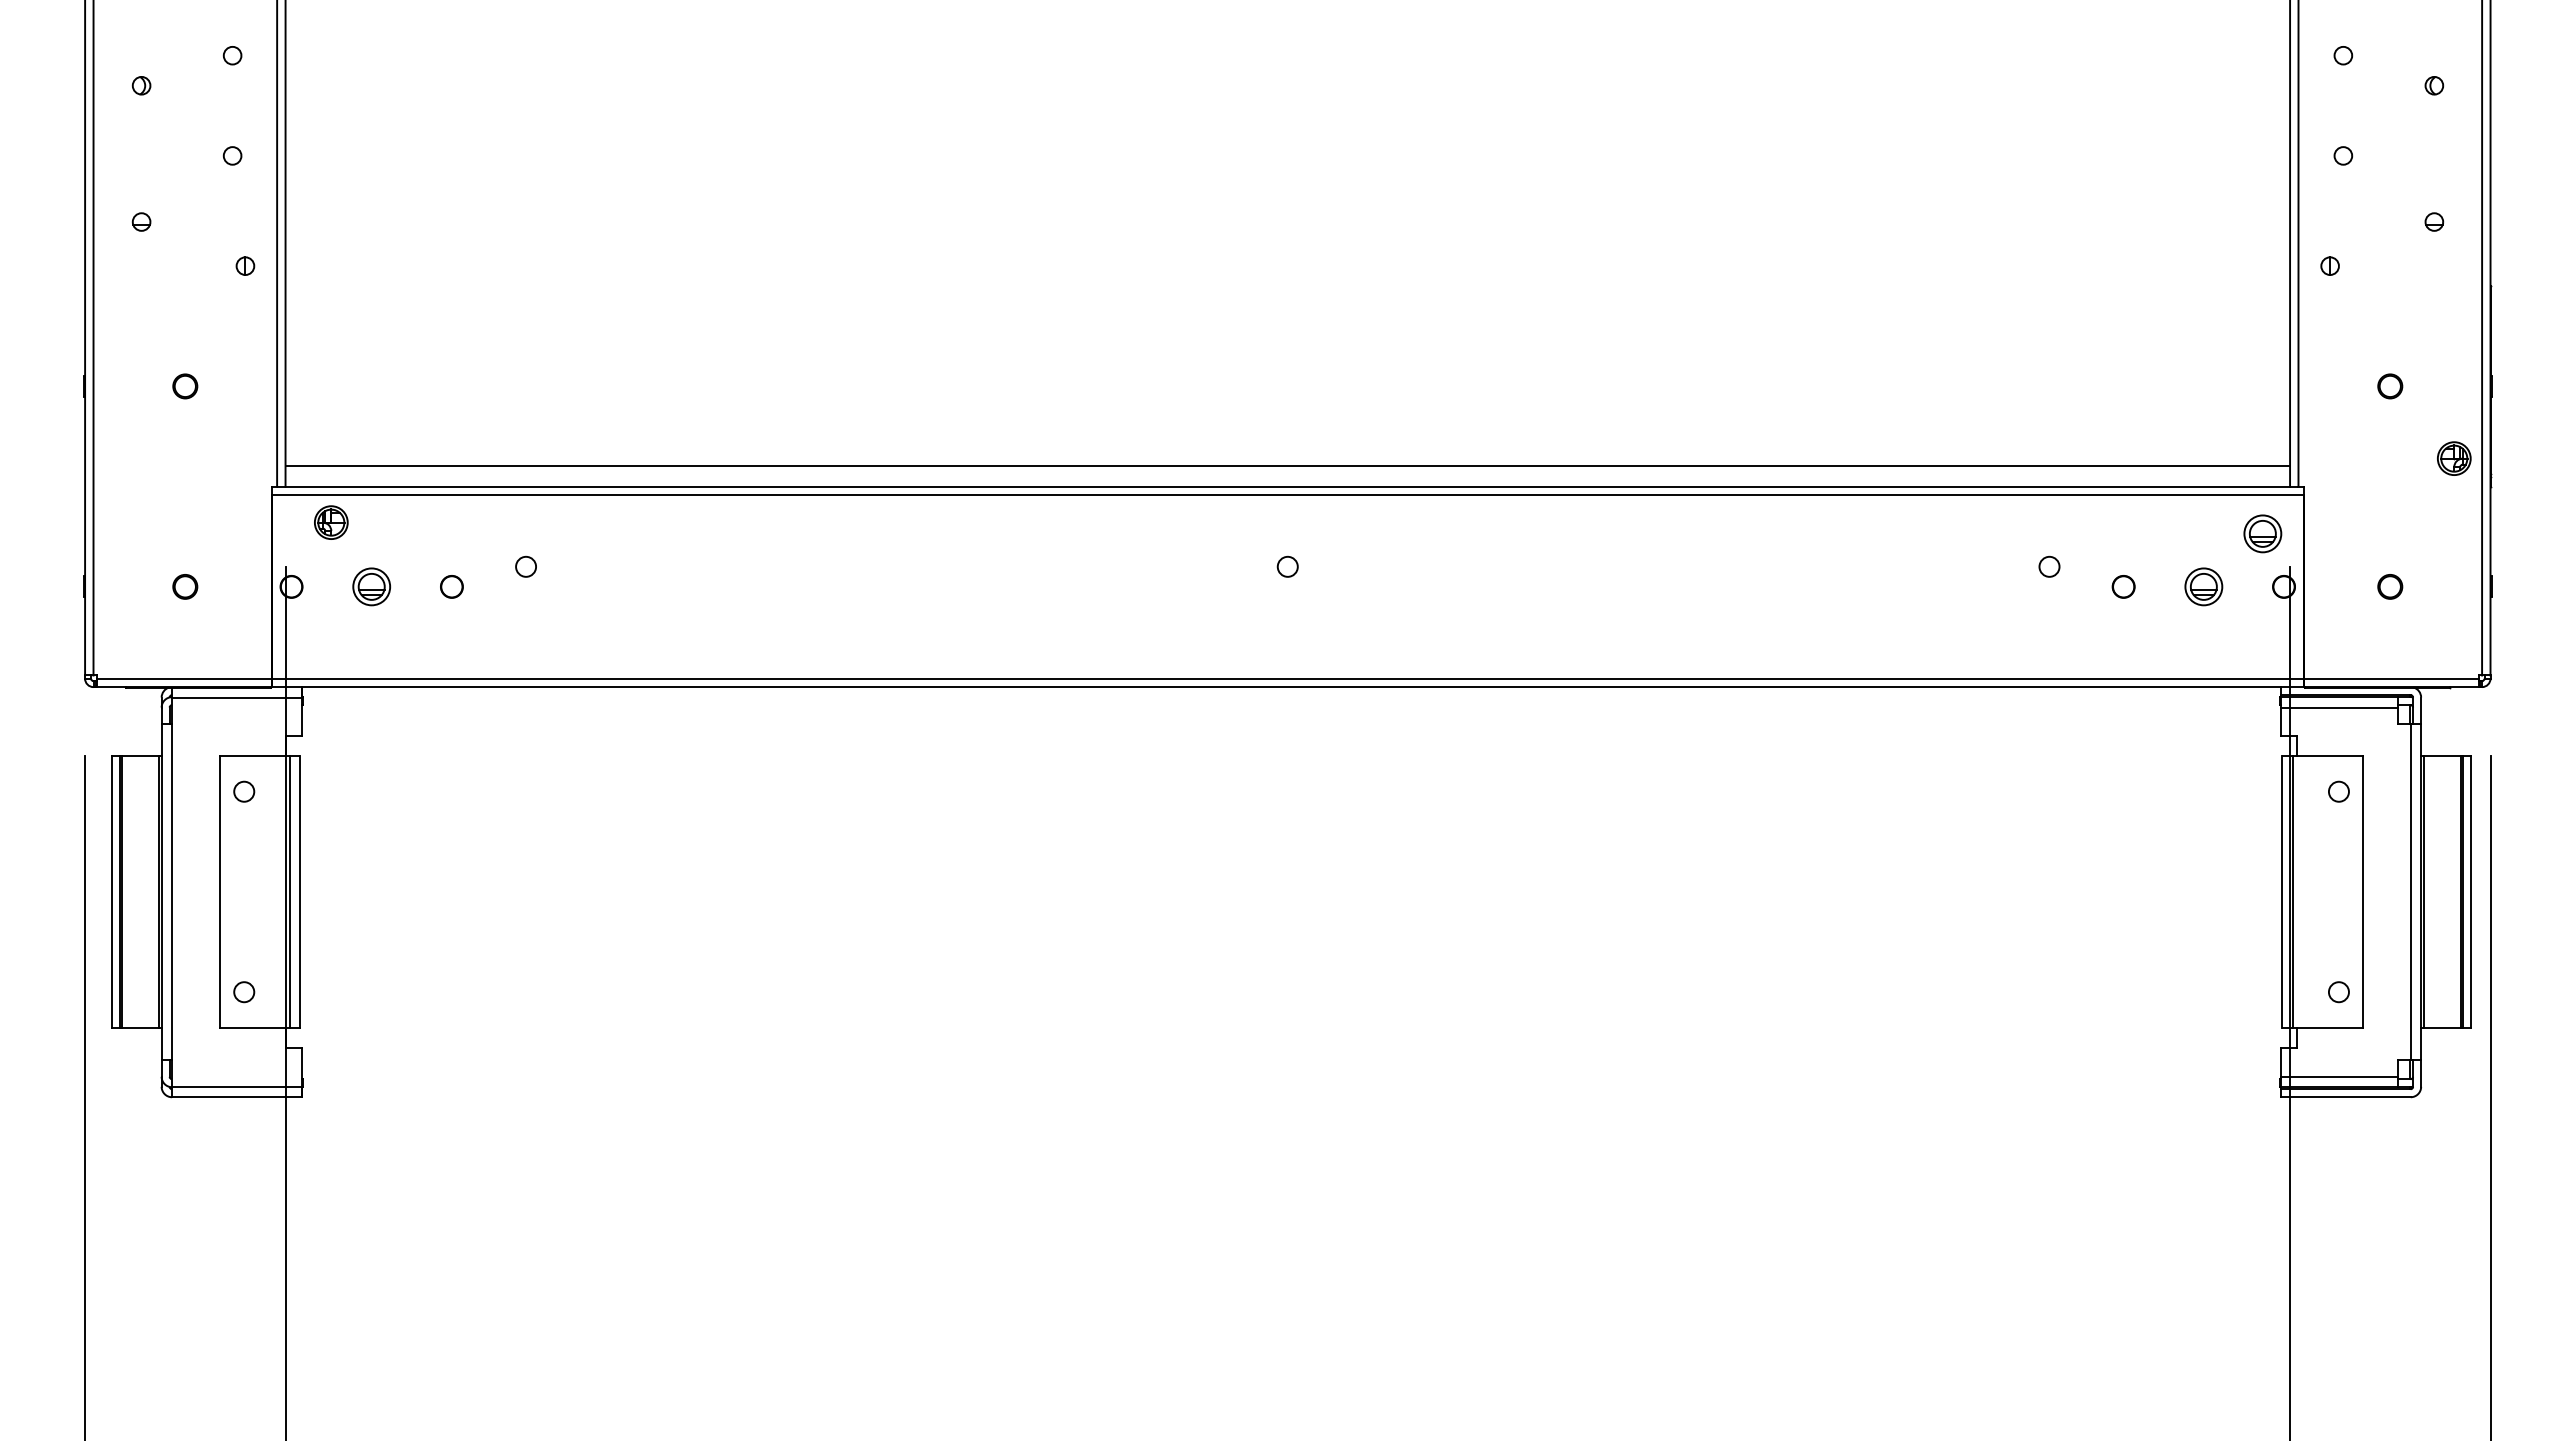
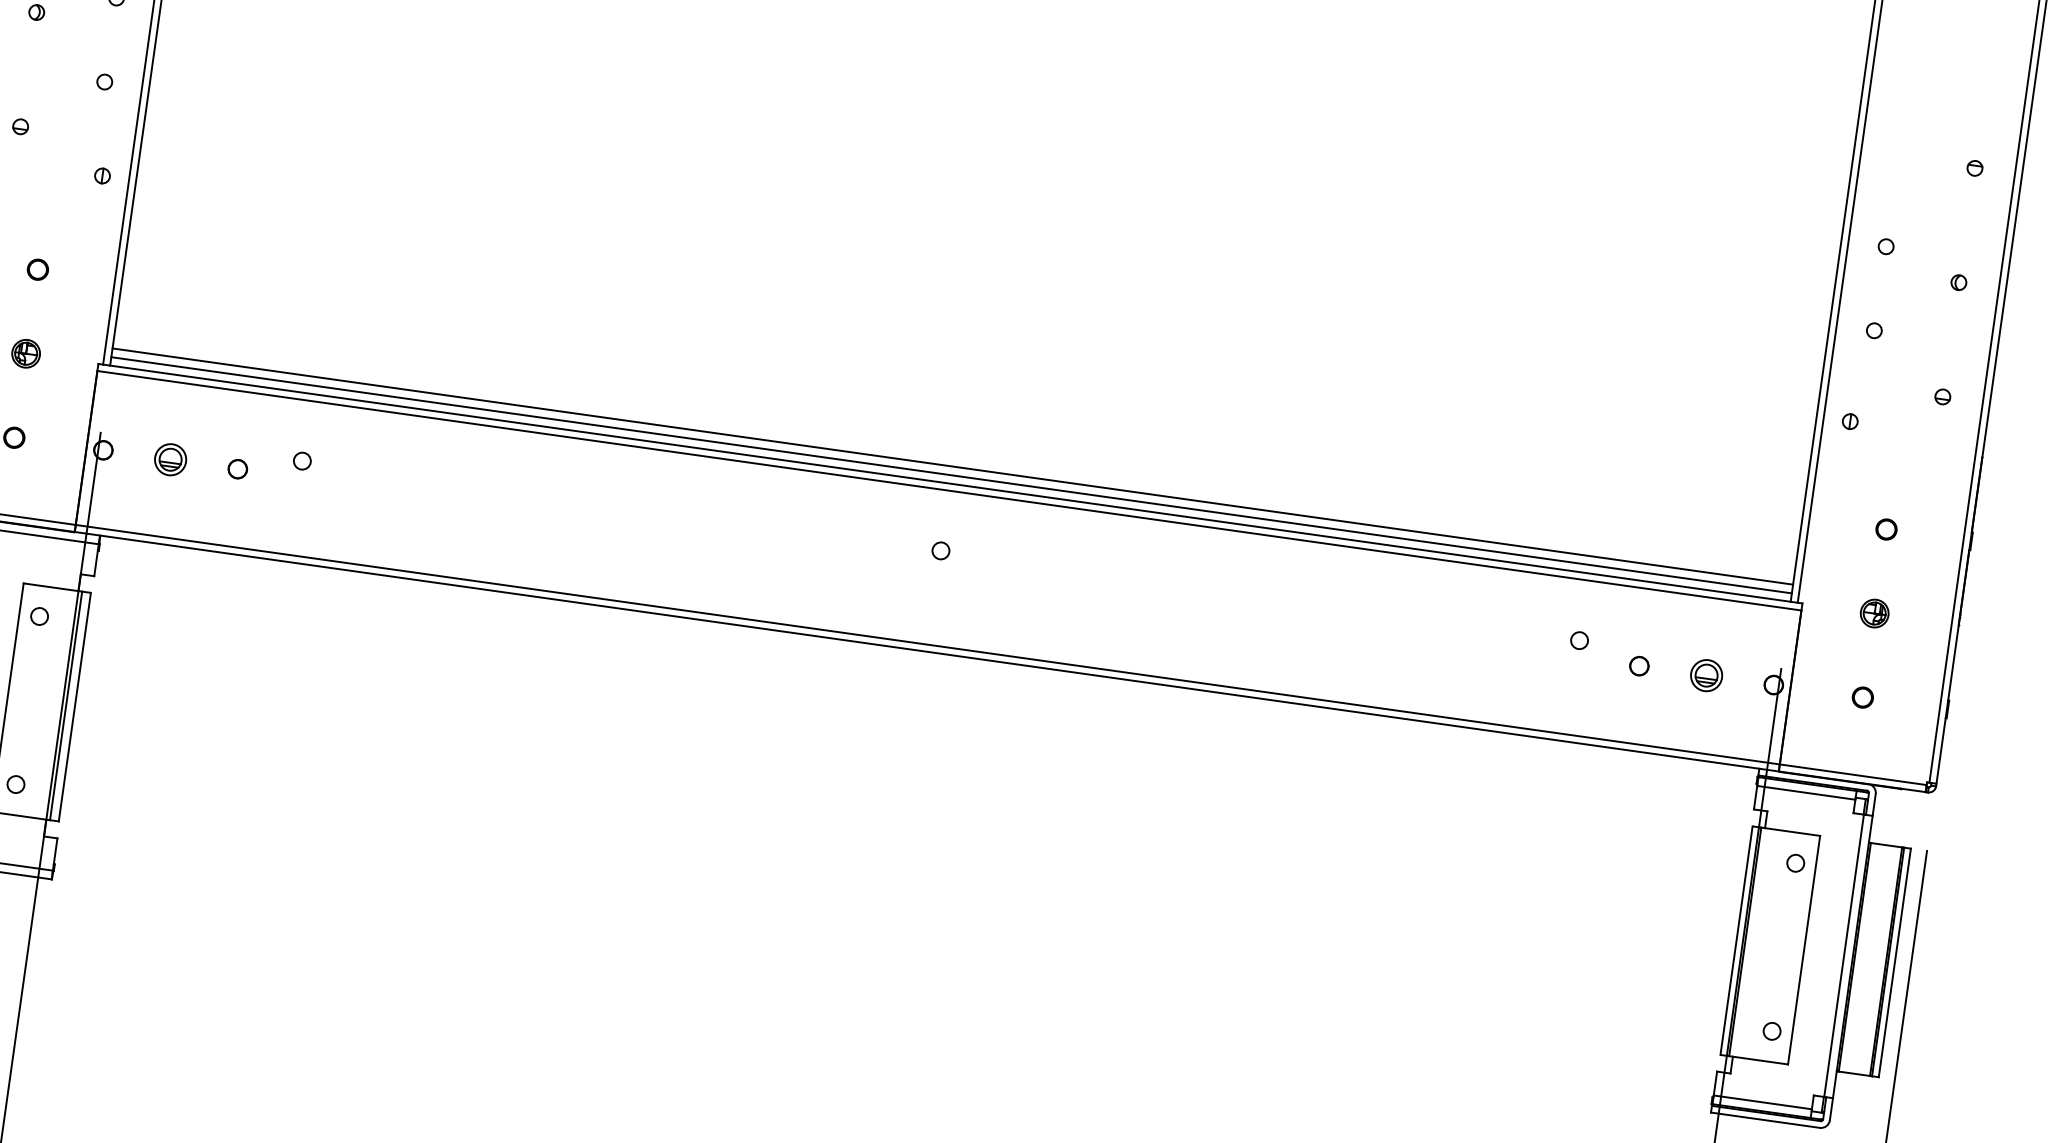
part: (2454, 458) -> (1874, 613), moved
line: (1287, 476) -> (951, 475), added
part: (331, 522) -> (26, 353), moved
part: (2262, 533) -> (1762, 637), removed

